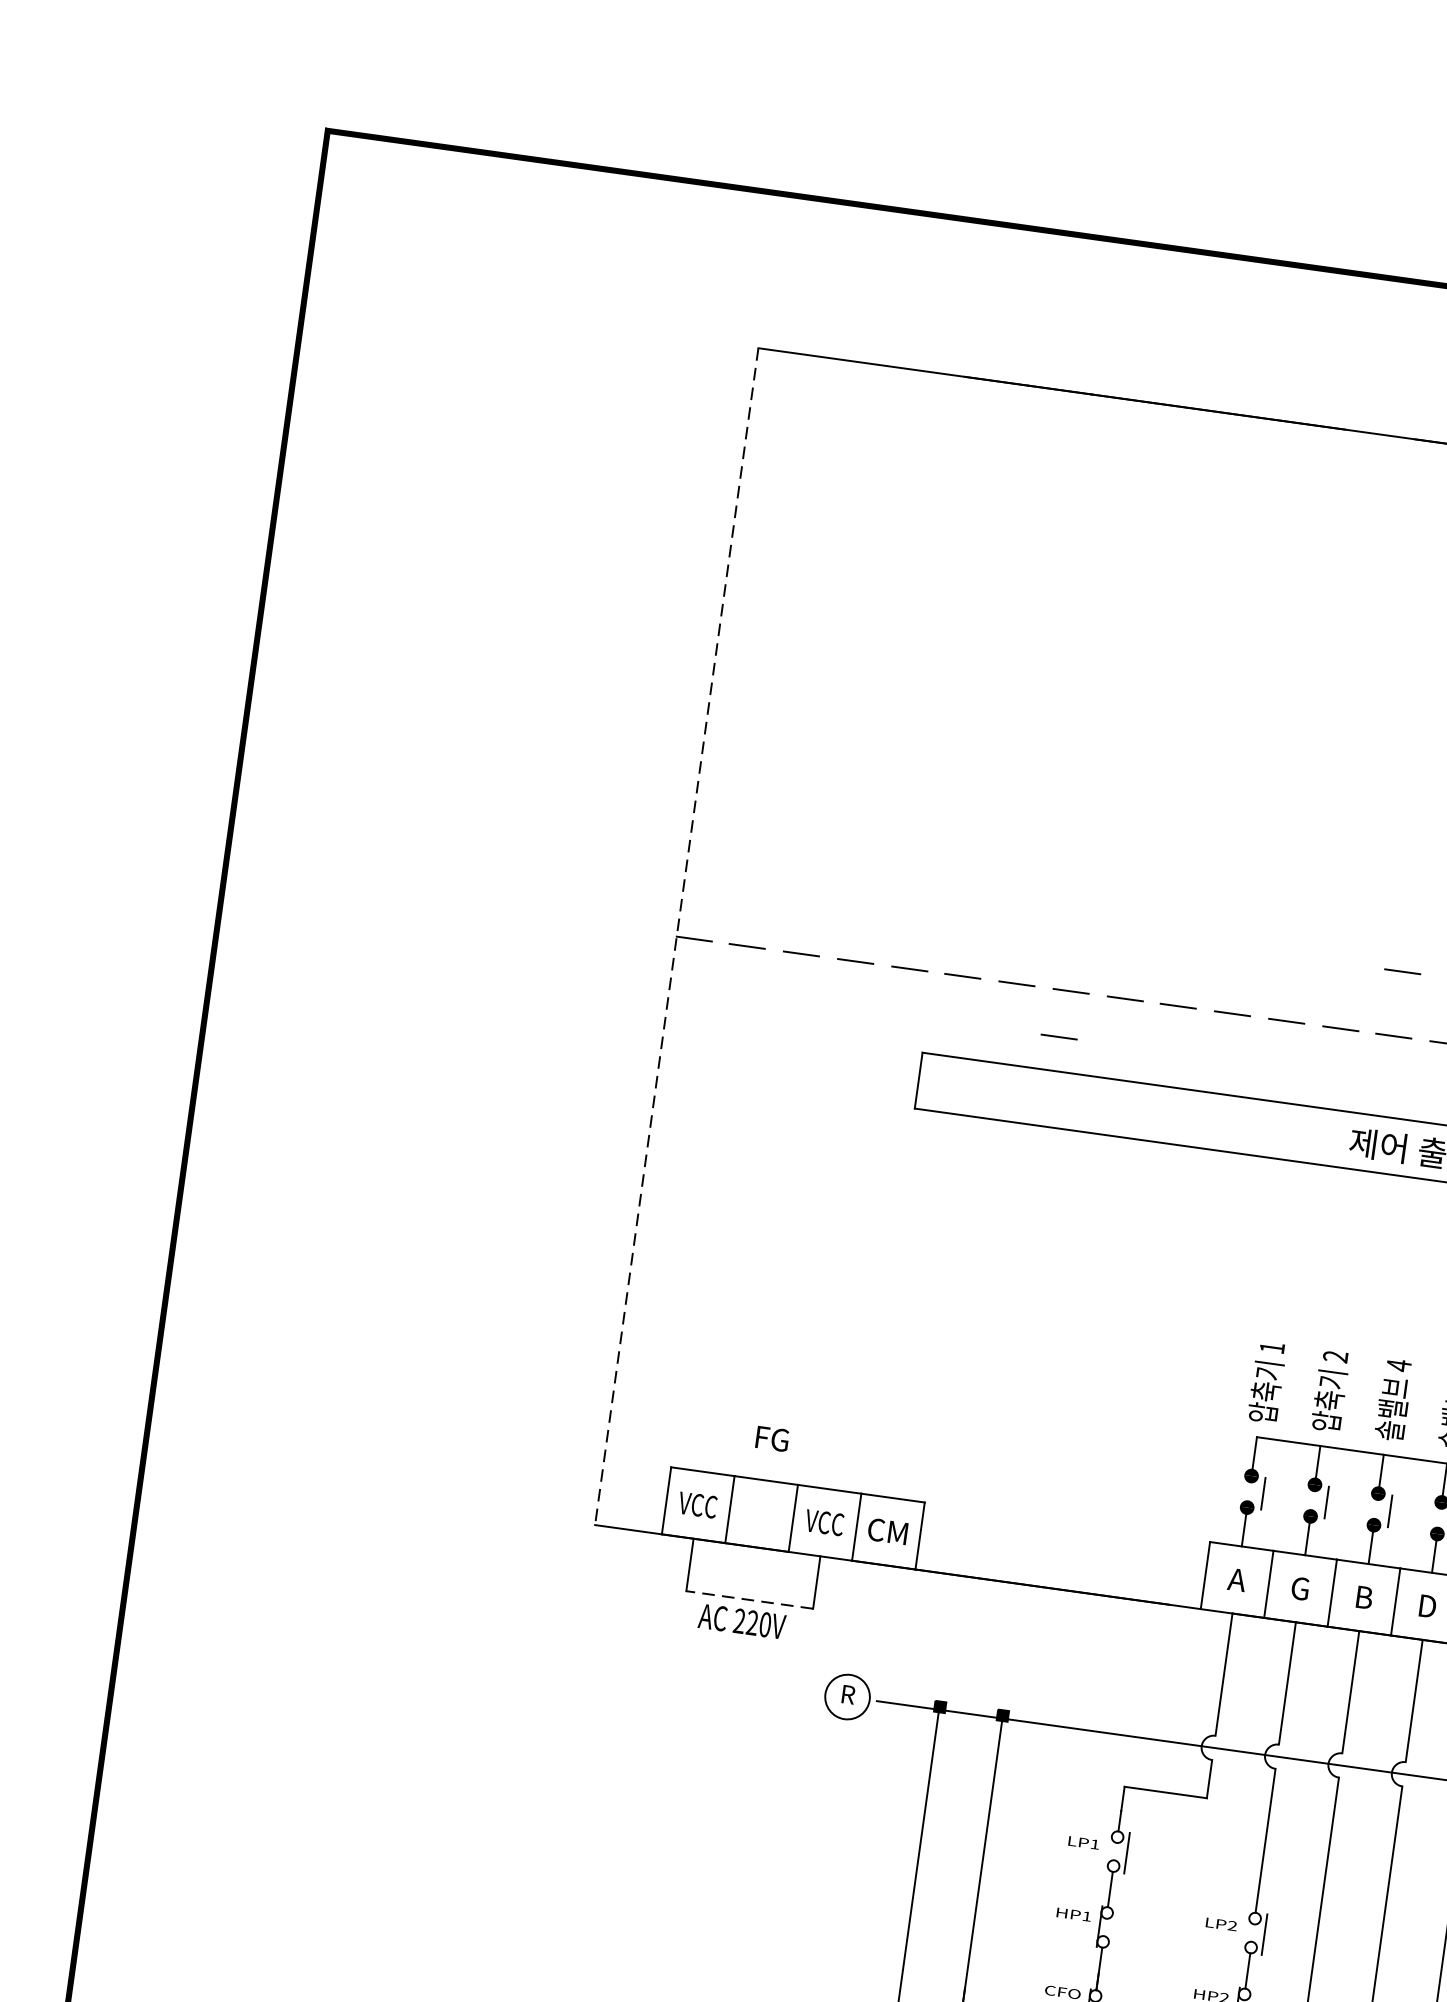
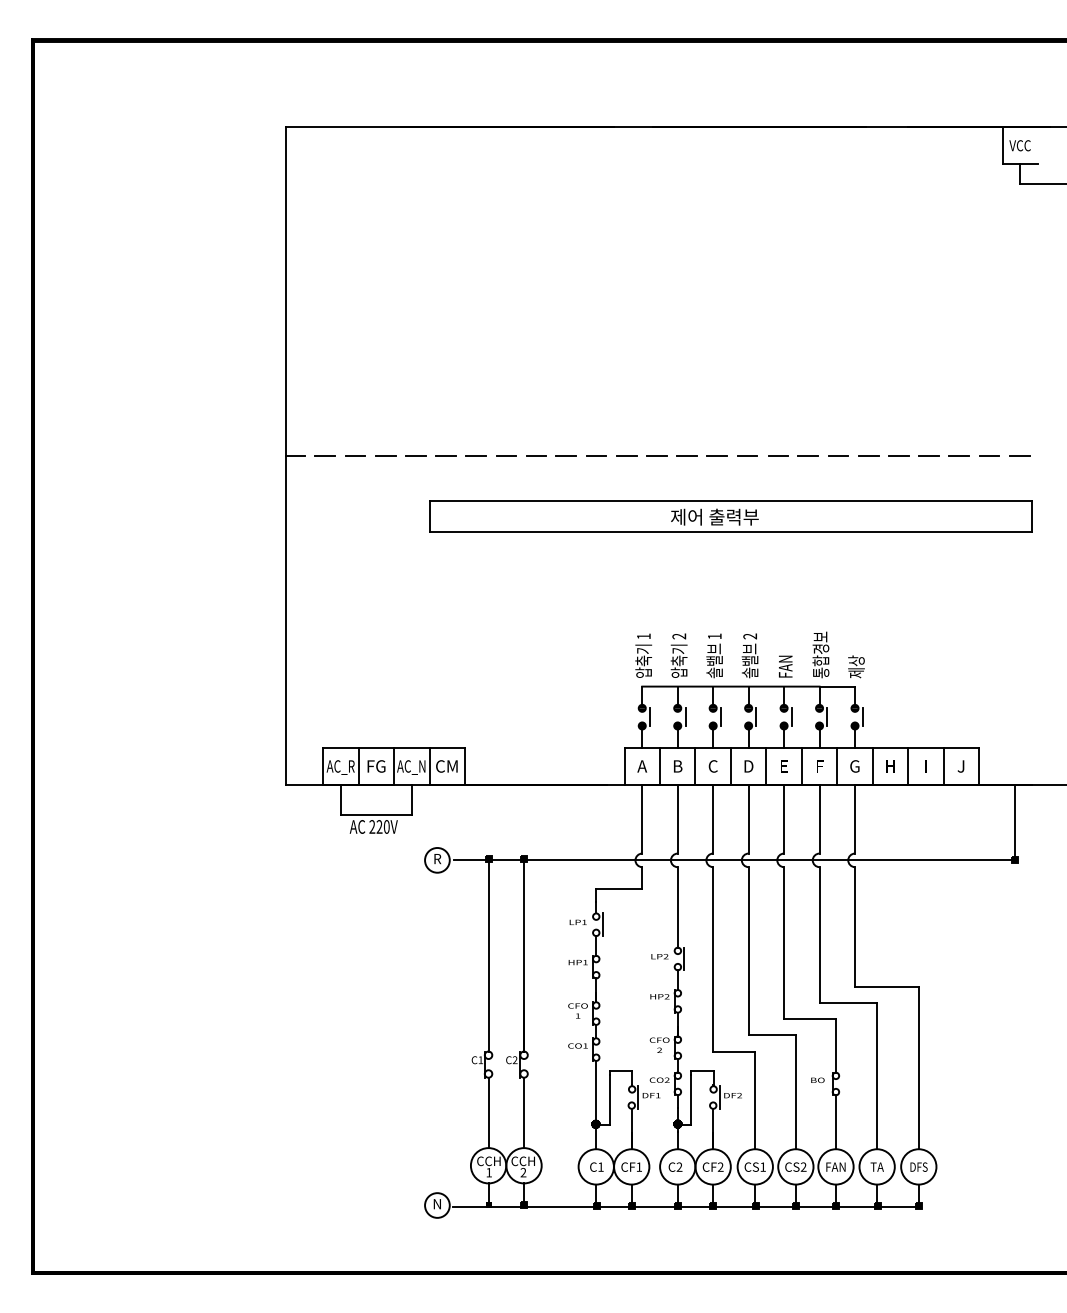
line: (676, 937) -> (285, 456), dashed -> solid
line: (1402, 970) -> (686, 419), removed
line: (1057, 1035) -> (502, 481), removed
text: (1398, 1365) -> (714, 636), 4 -> 1
text: (772, 1439) -> (376, 766), moved
text: (697, 1506) -> (340, 767), VCC -> AC_R
text: (824, 1524) -> (411, 767), VCC -> AC_N
text: (1300, 1588) -> (677, 766), G -> B
text: (1362, 1597) -> (712, 766), B -> C
line: (748, 1599) -> (375, 814), dashed -> solid

